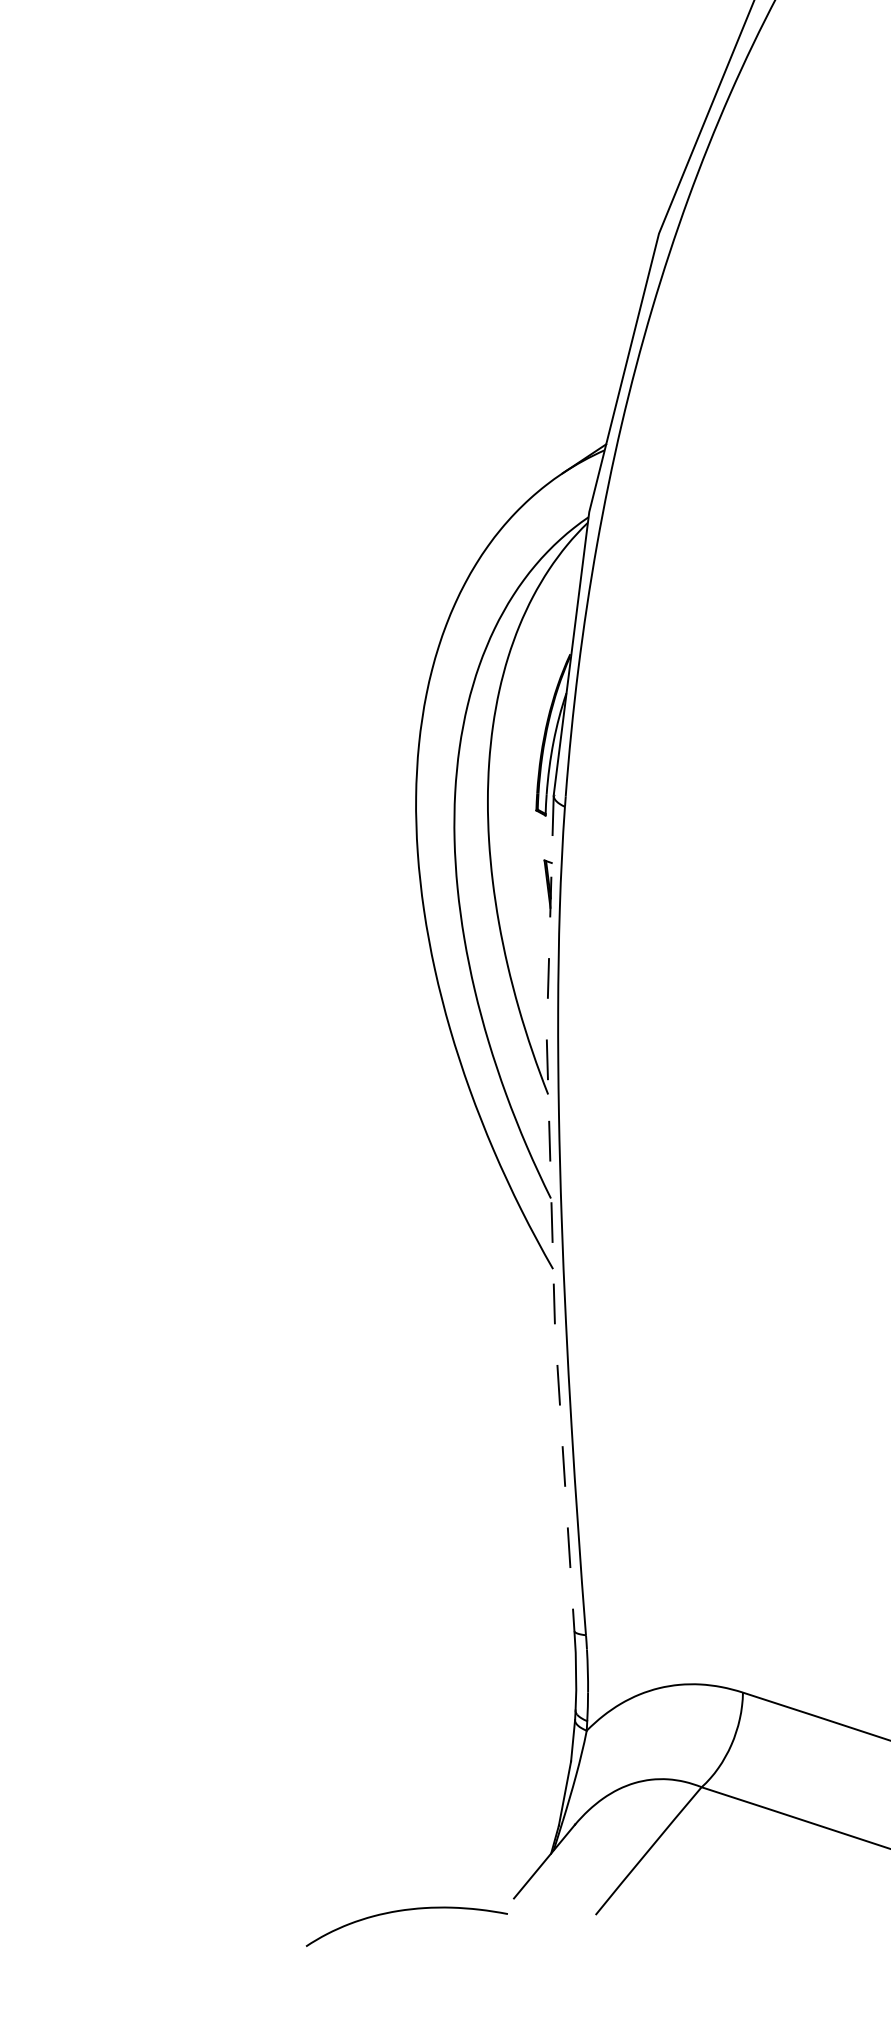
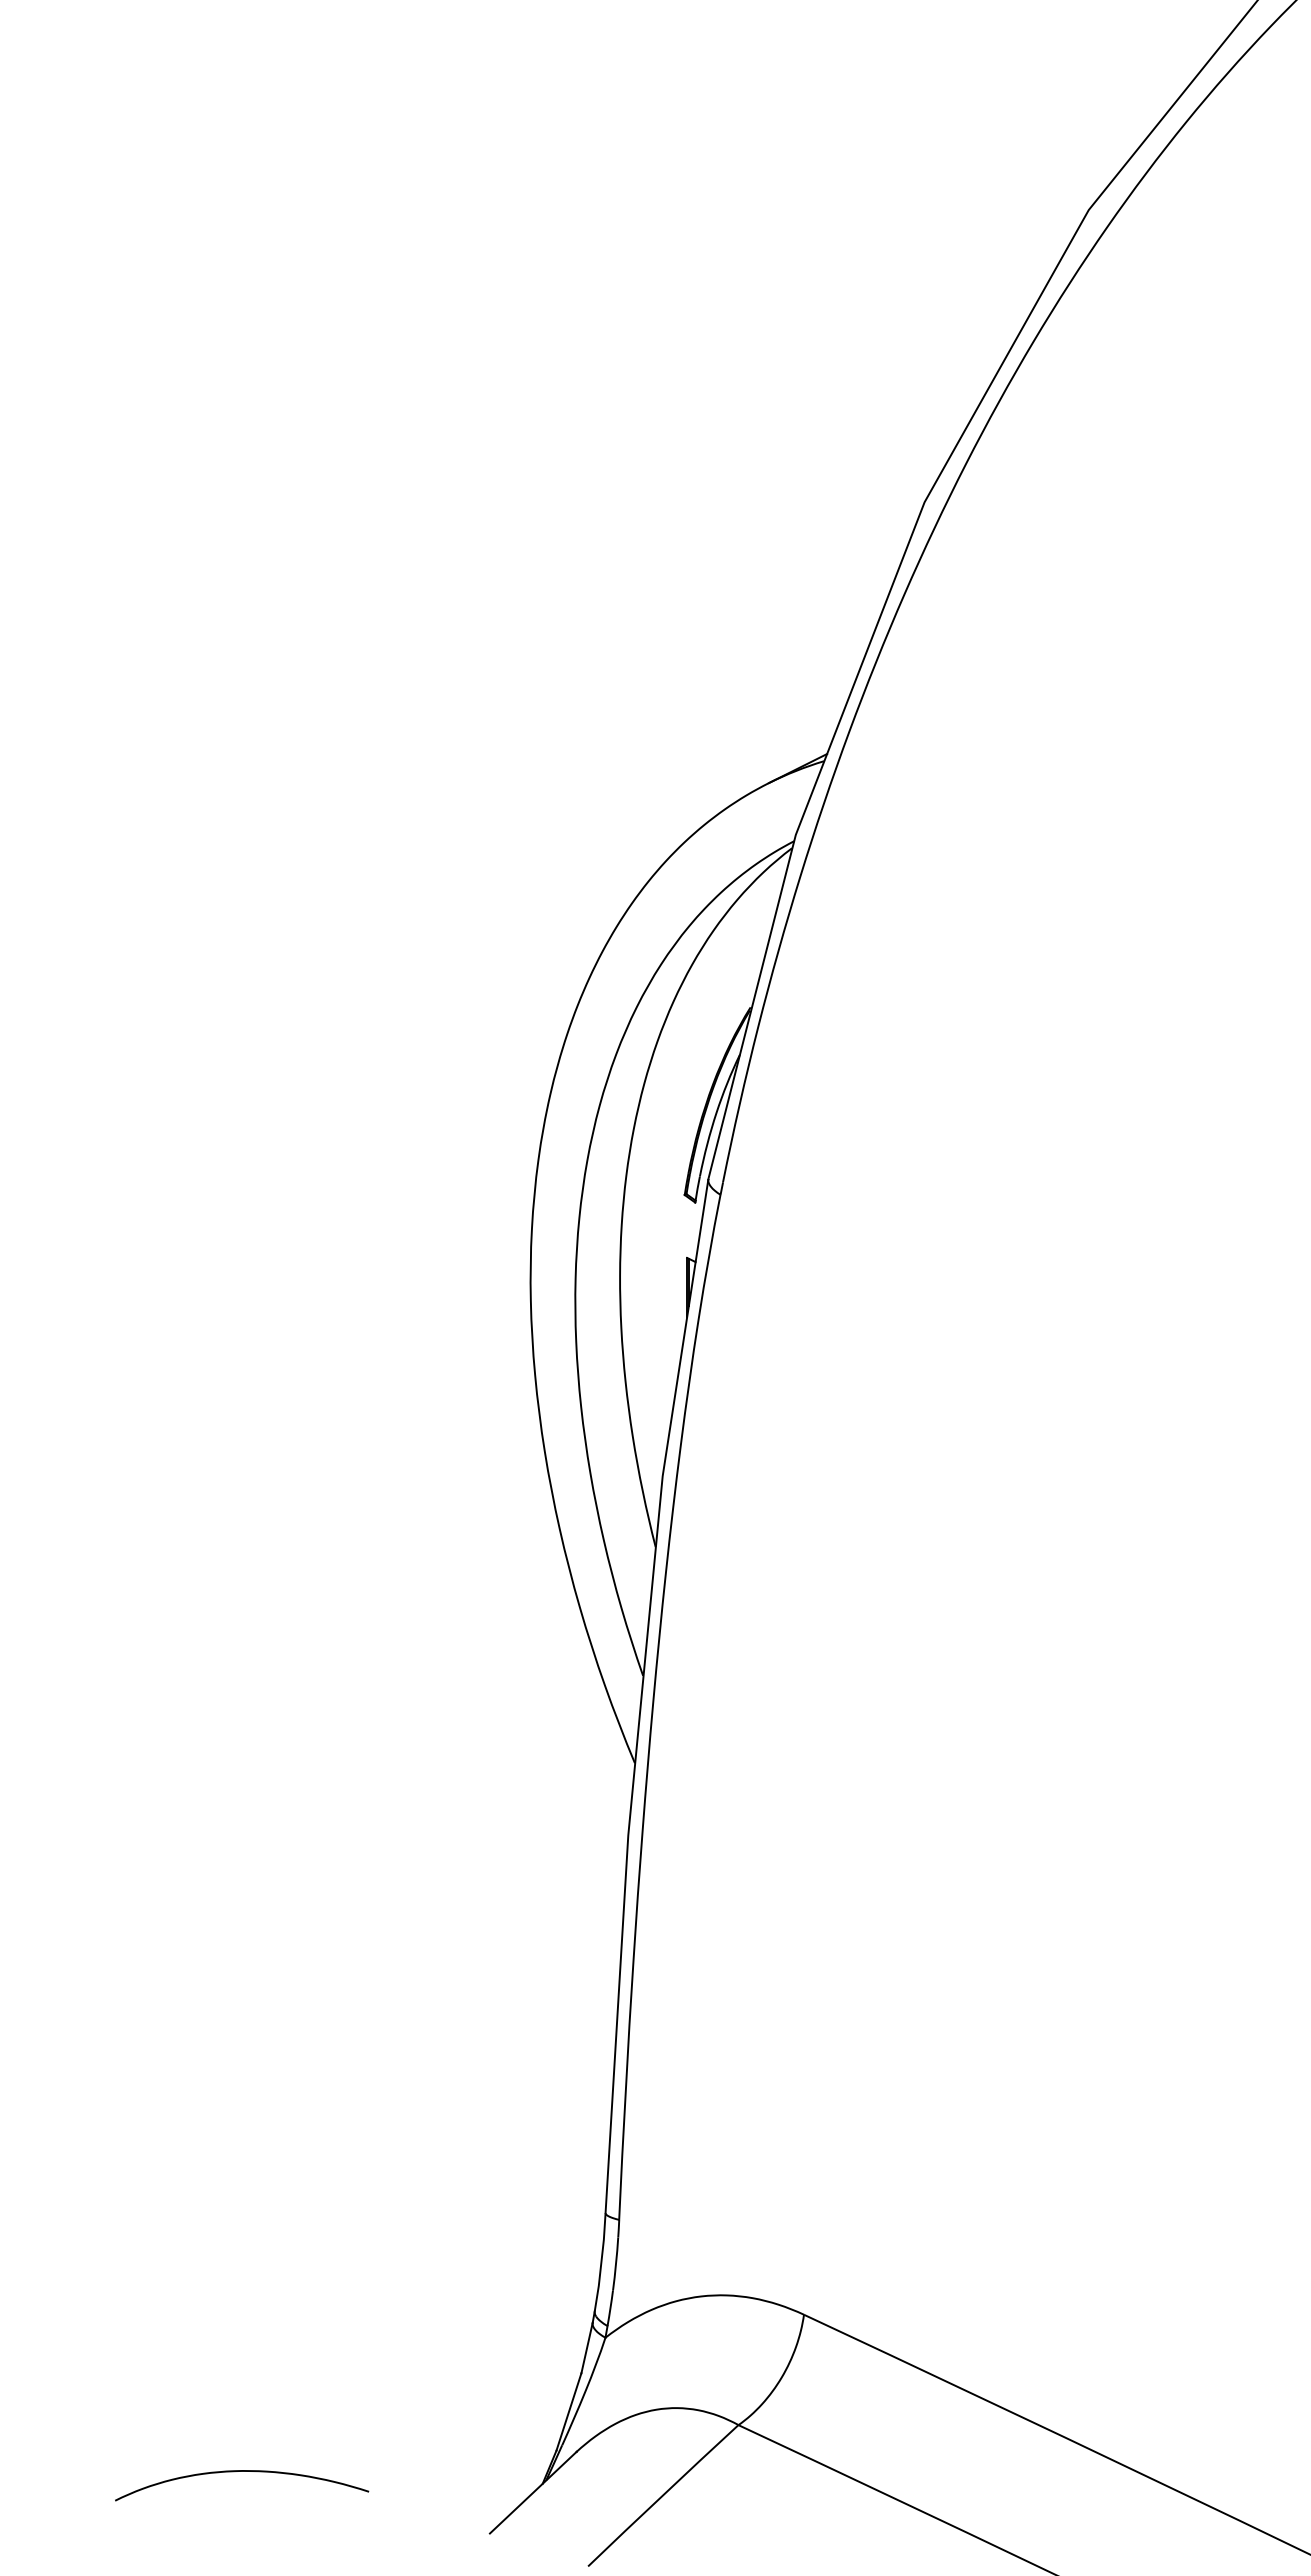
line: (551, 1214) -> (641, 1695), dashed -> solid
curve: (404, 1910) -> (242, 2471), moved

